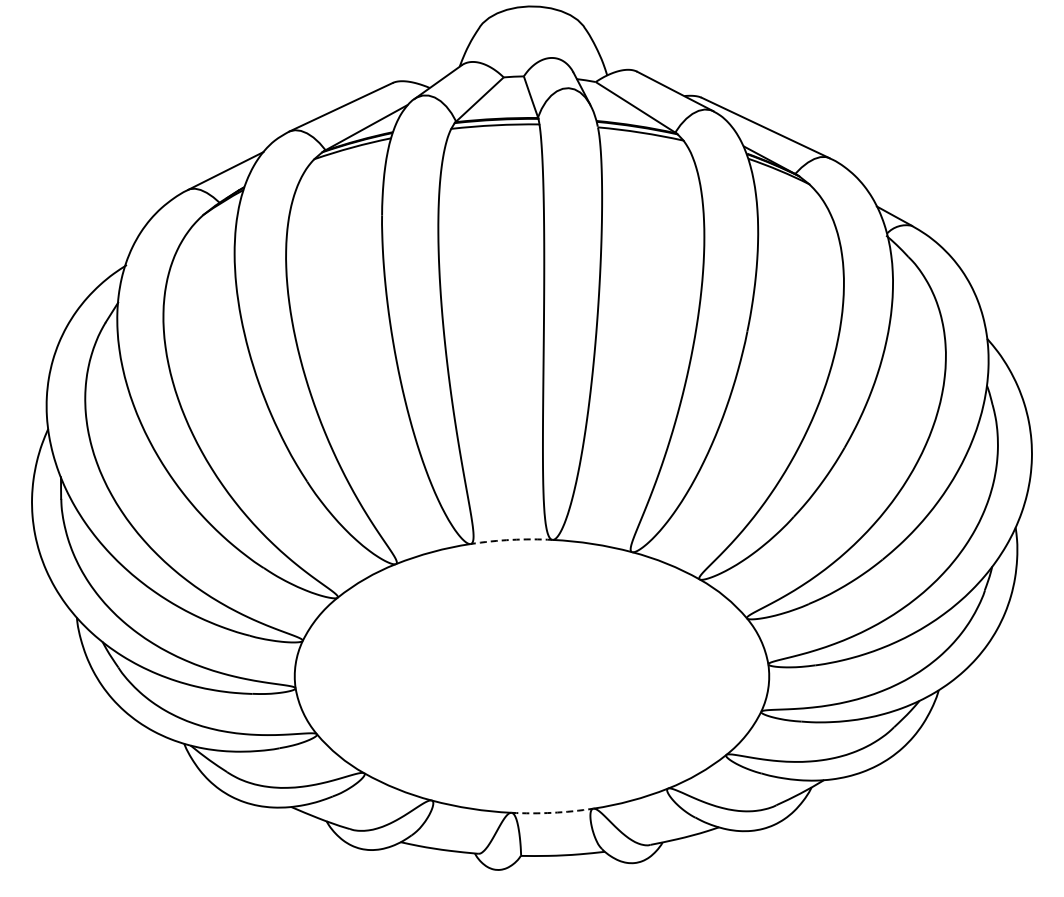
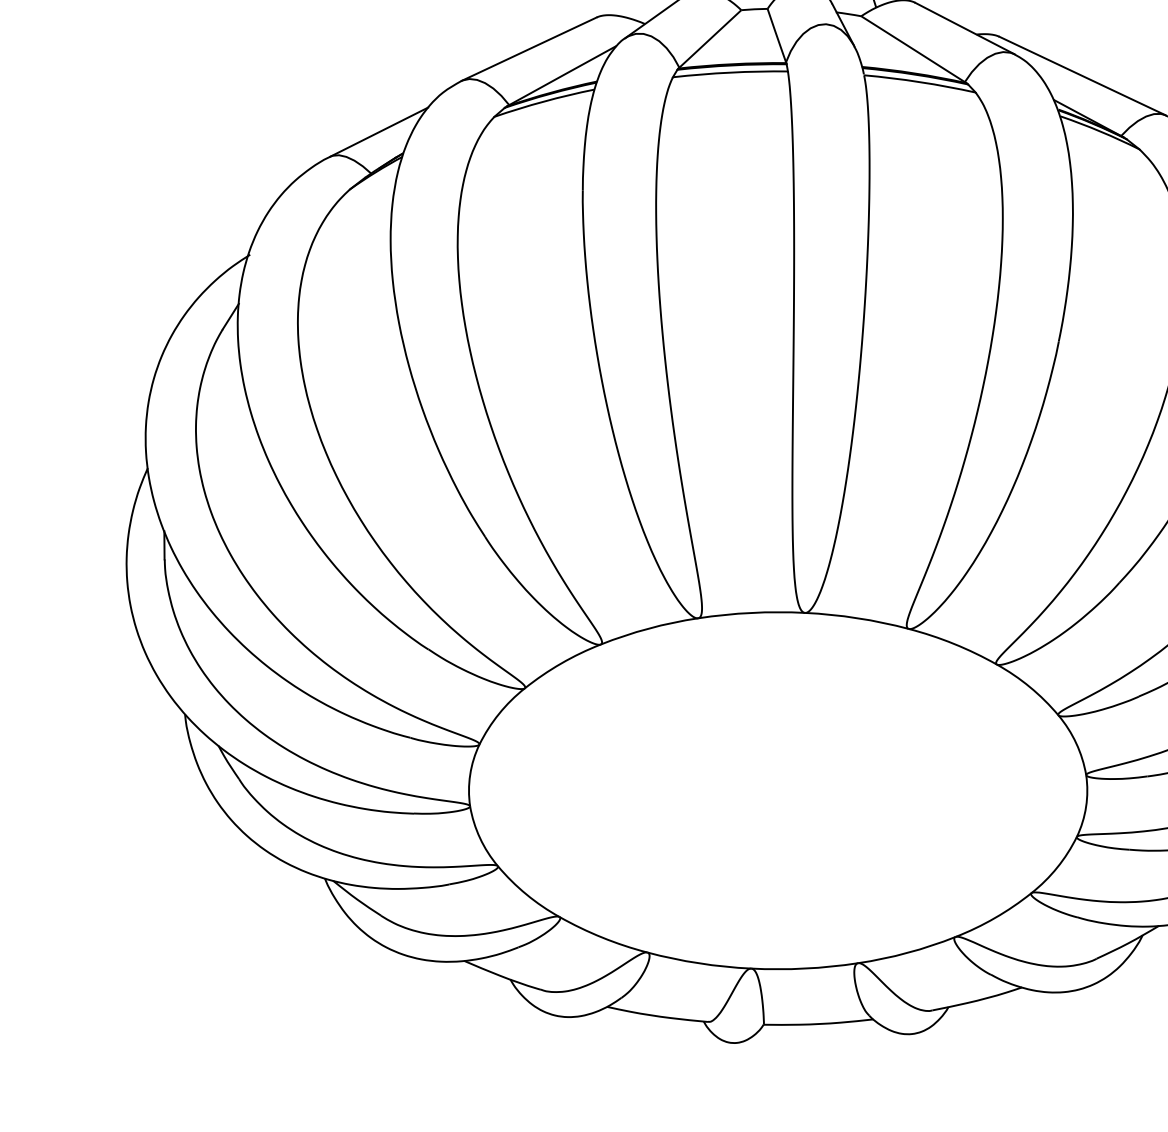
arc: (511, 539) -> (751, 612), dashed -> solid
arc: (552, 812) -> (804, 968), dashed -> solid

